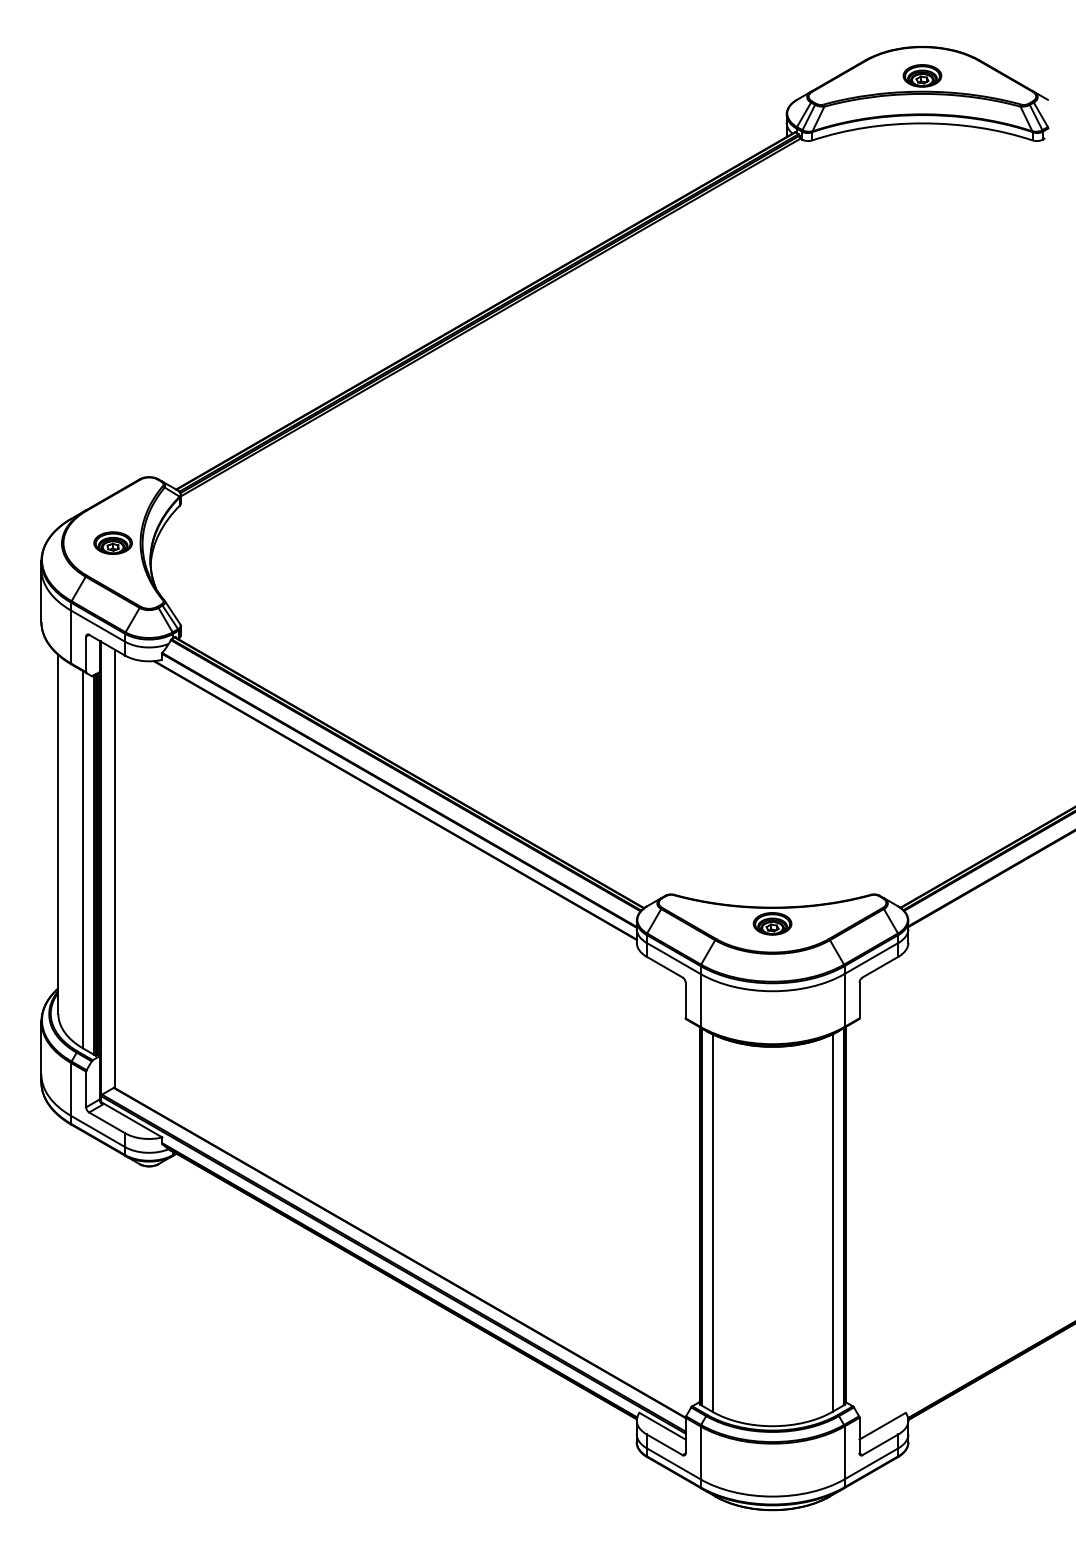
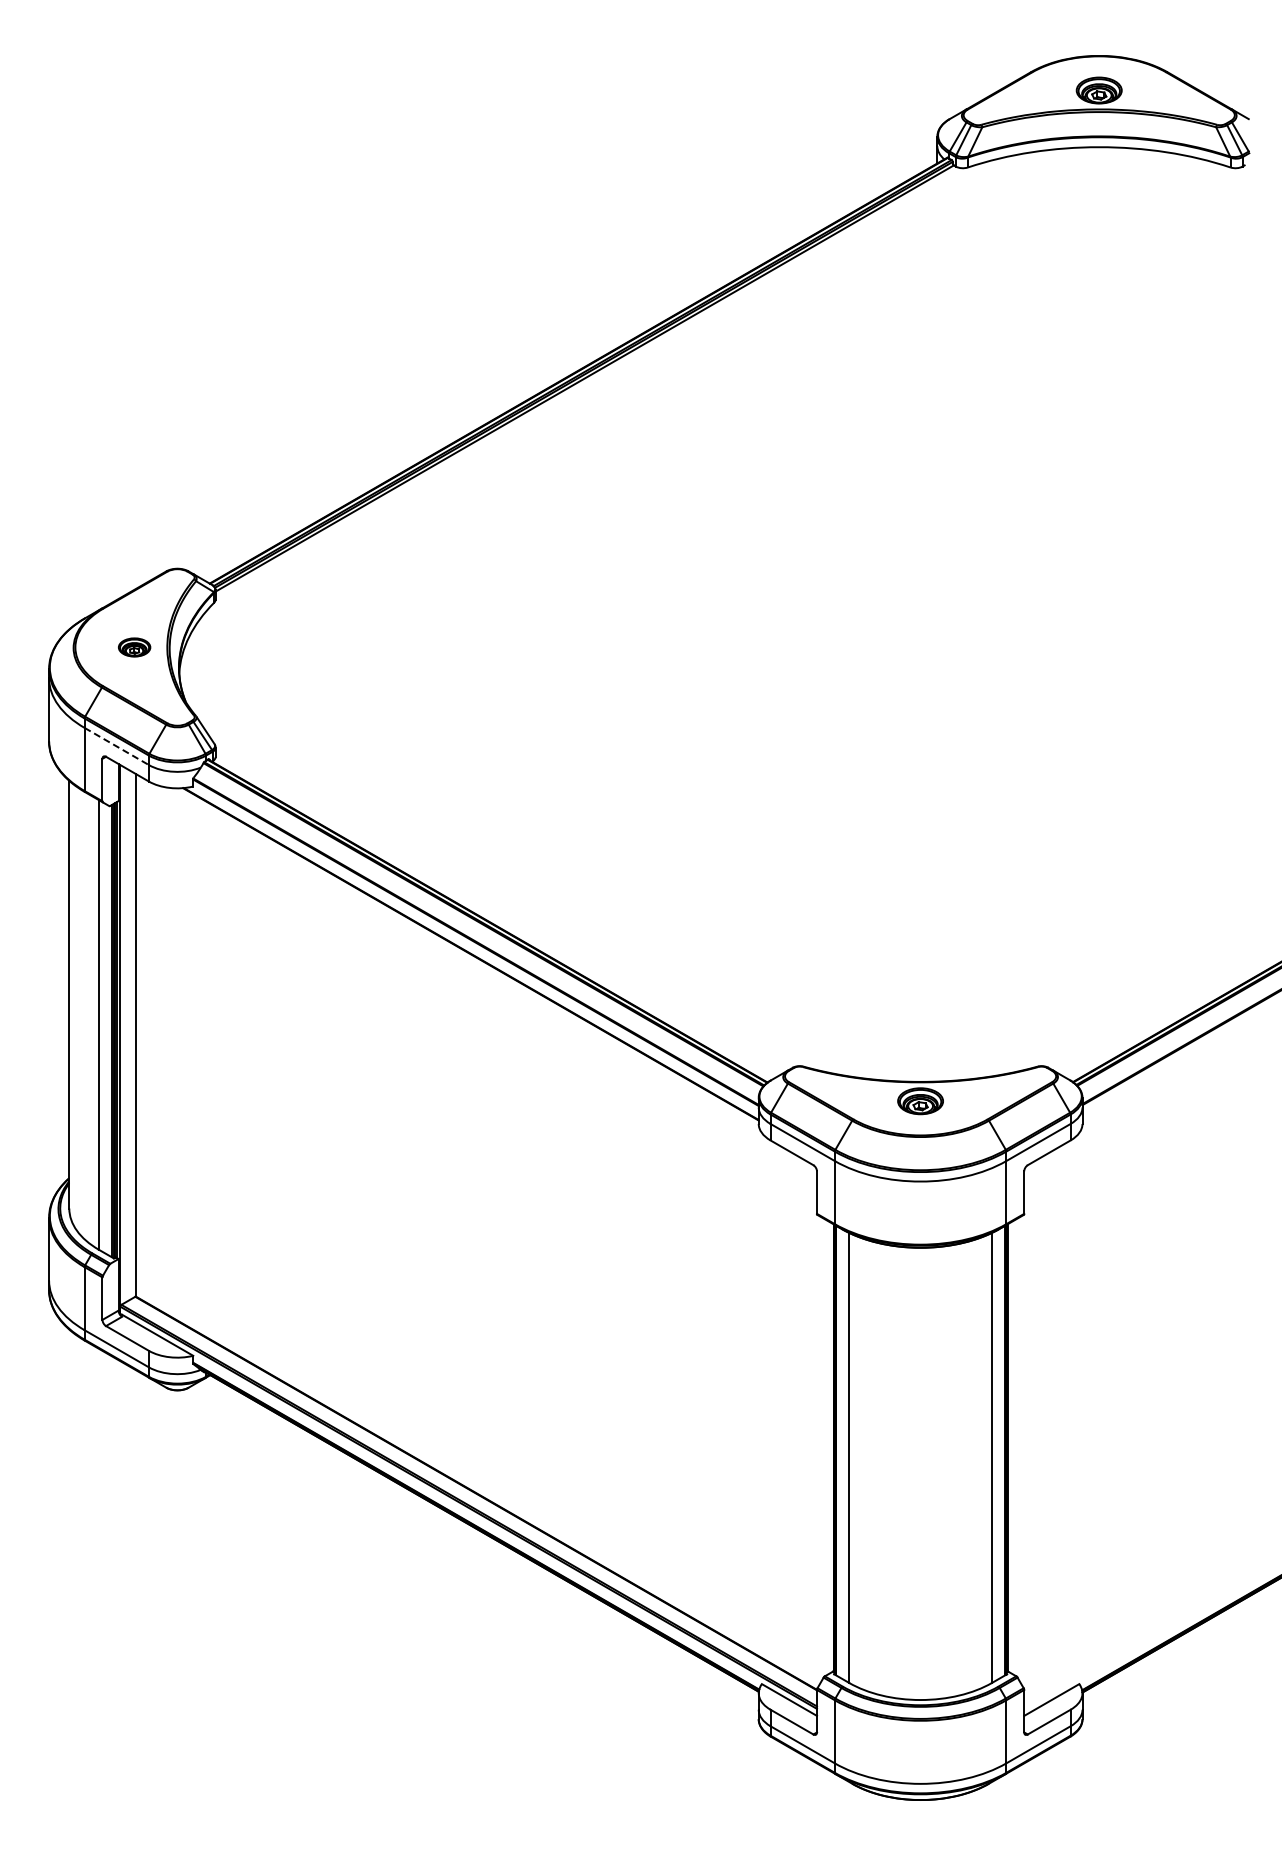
part: (113, 543) -> (134, 647), size x0.7
line: (98, 626) -> (117, 746), solid -> dashed

